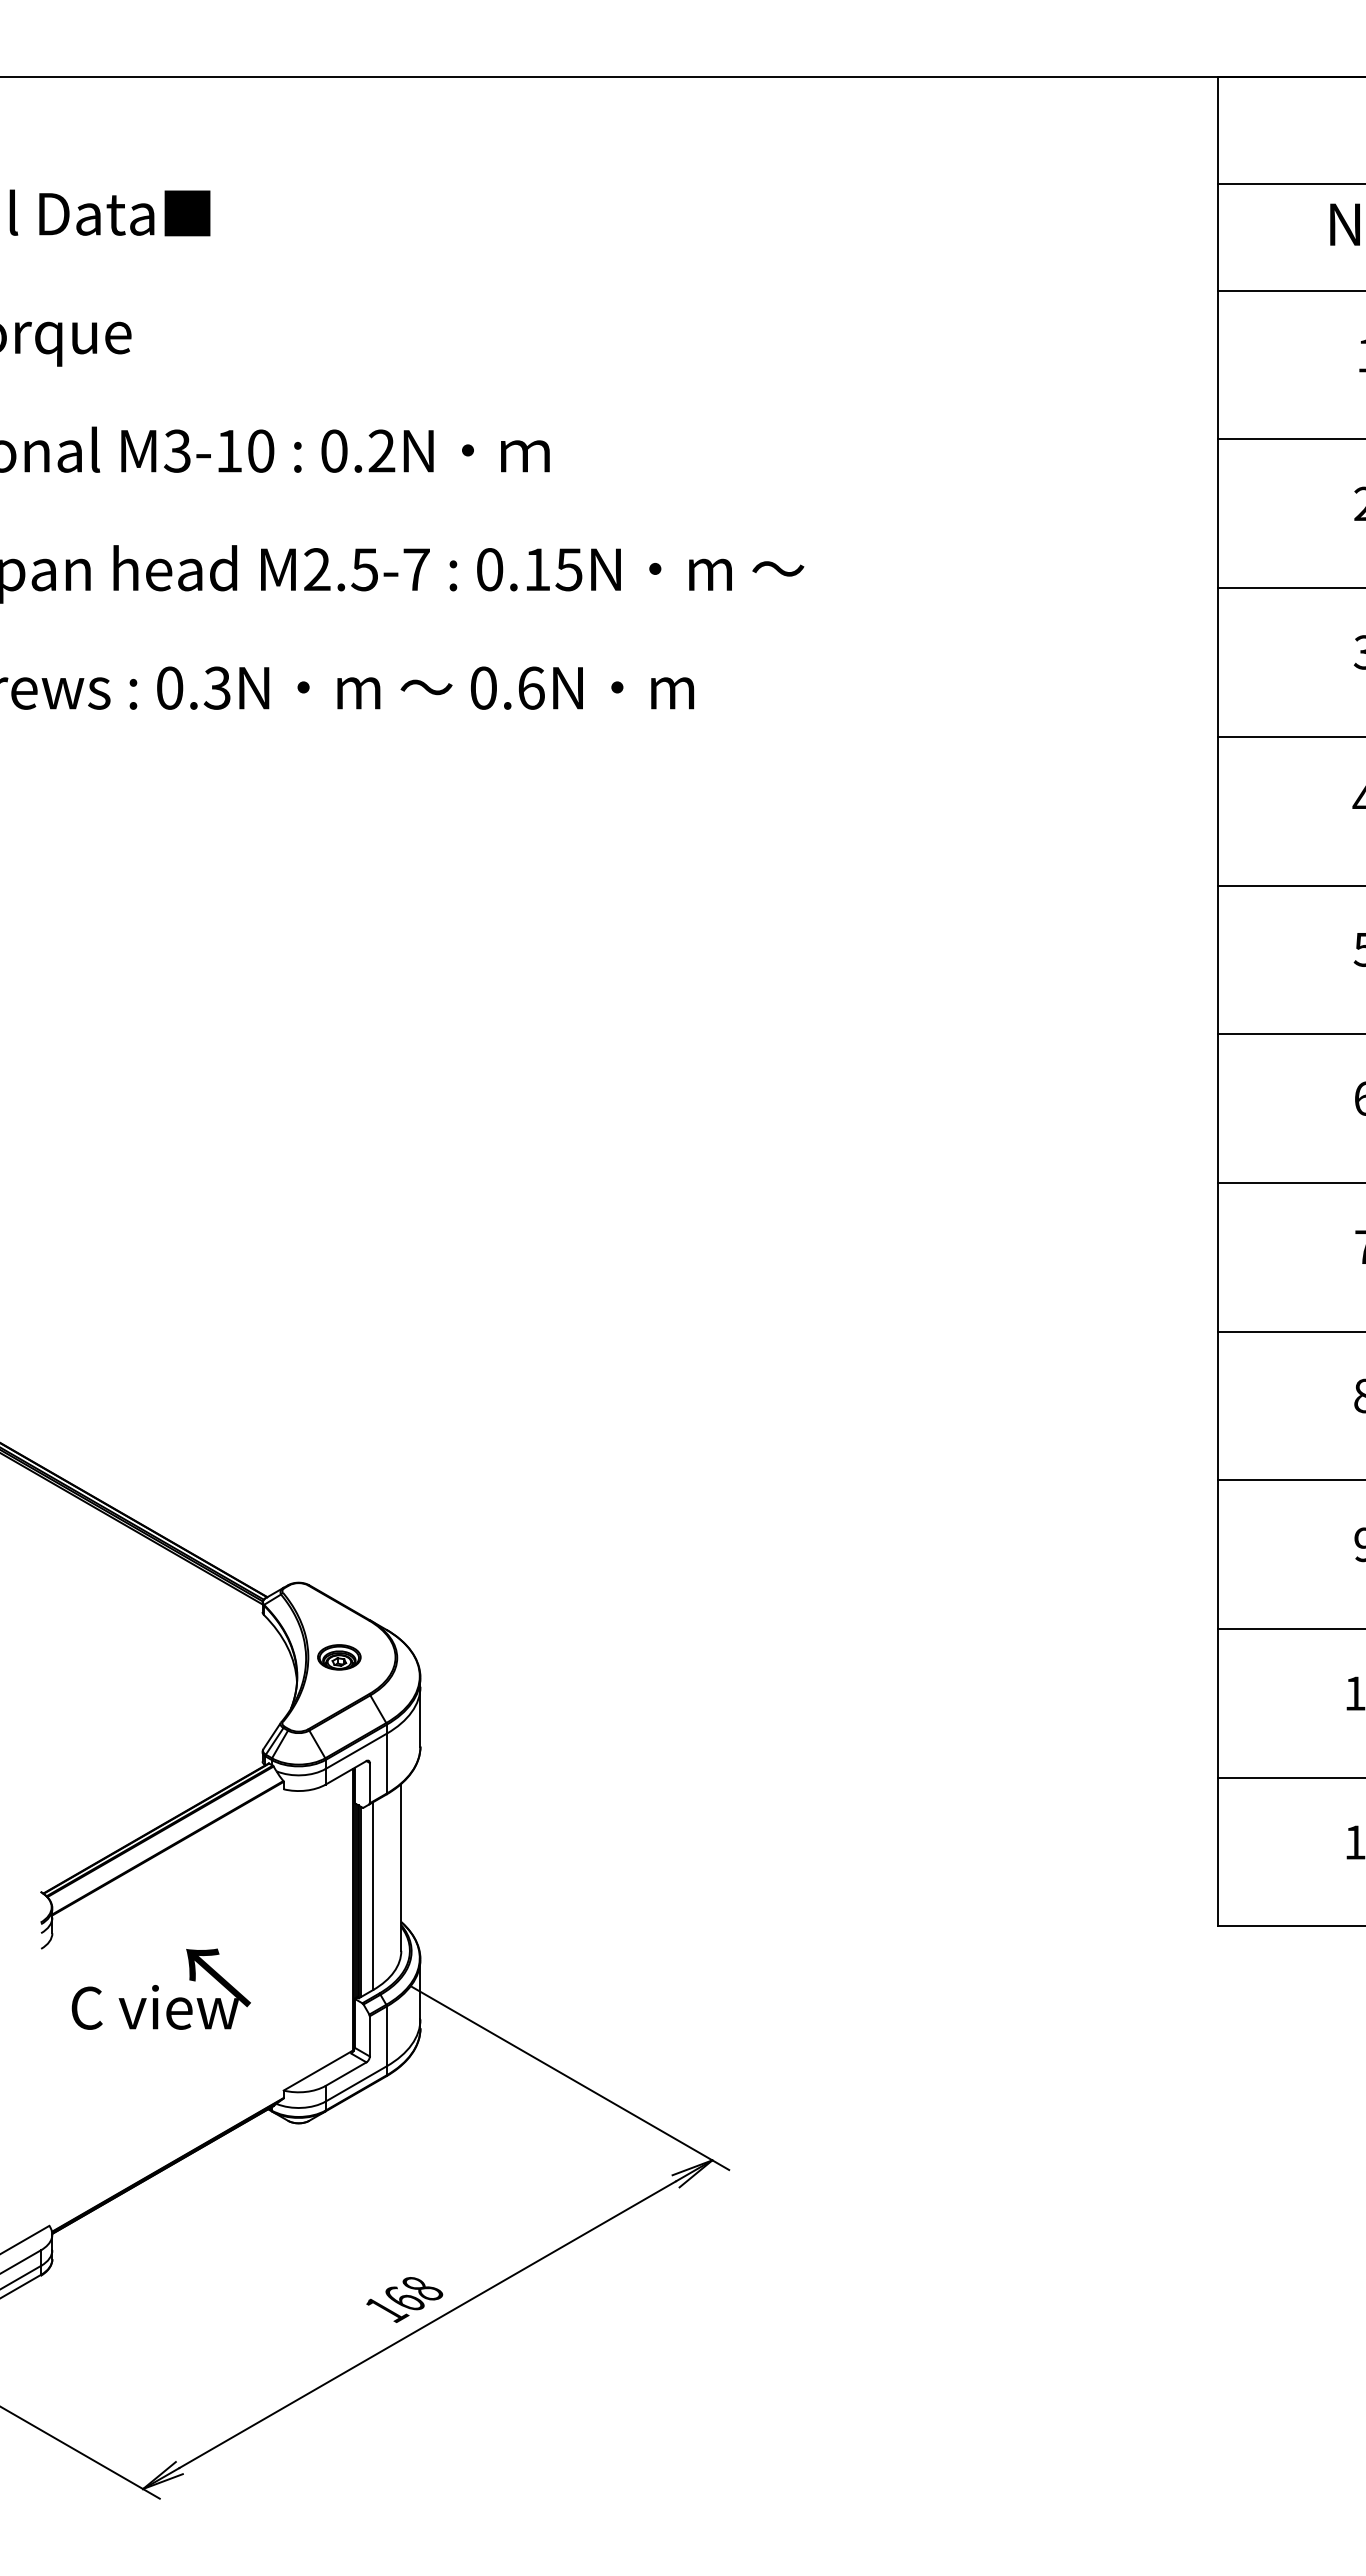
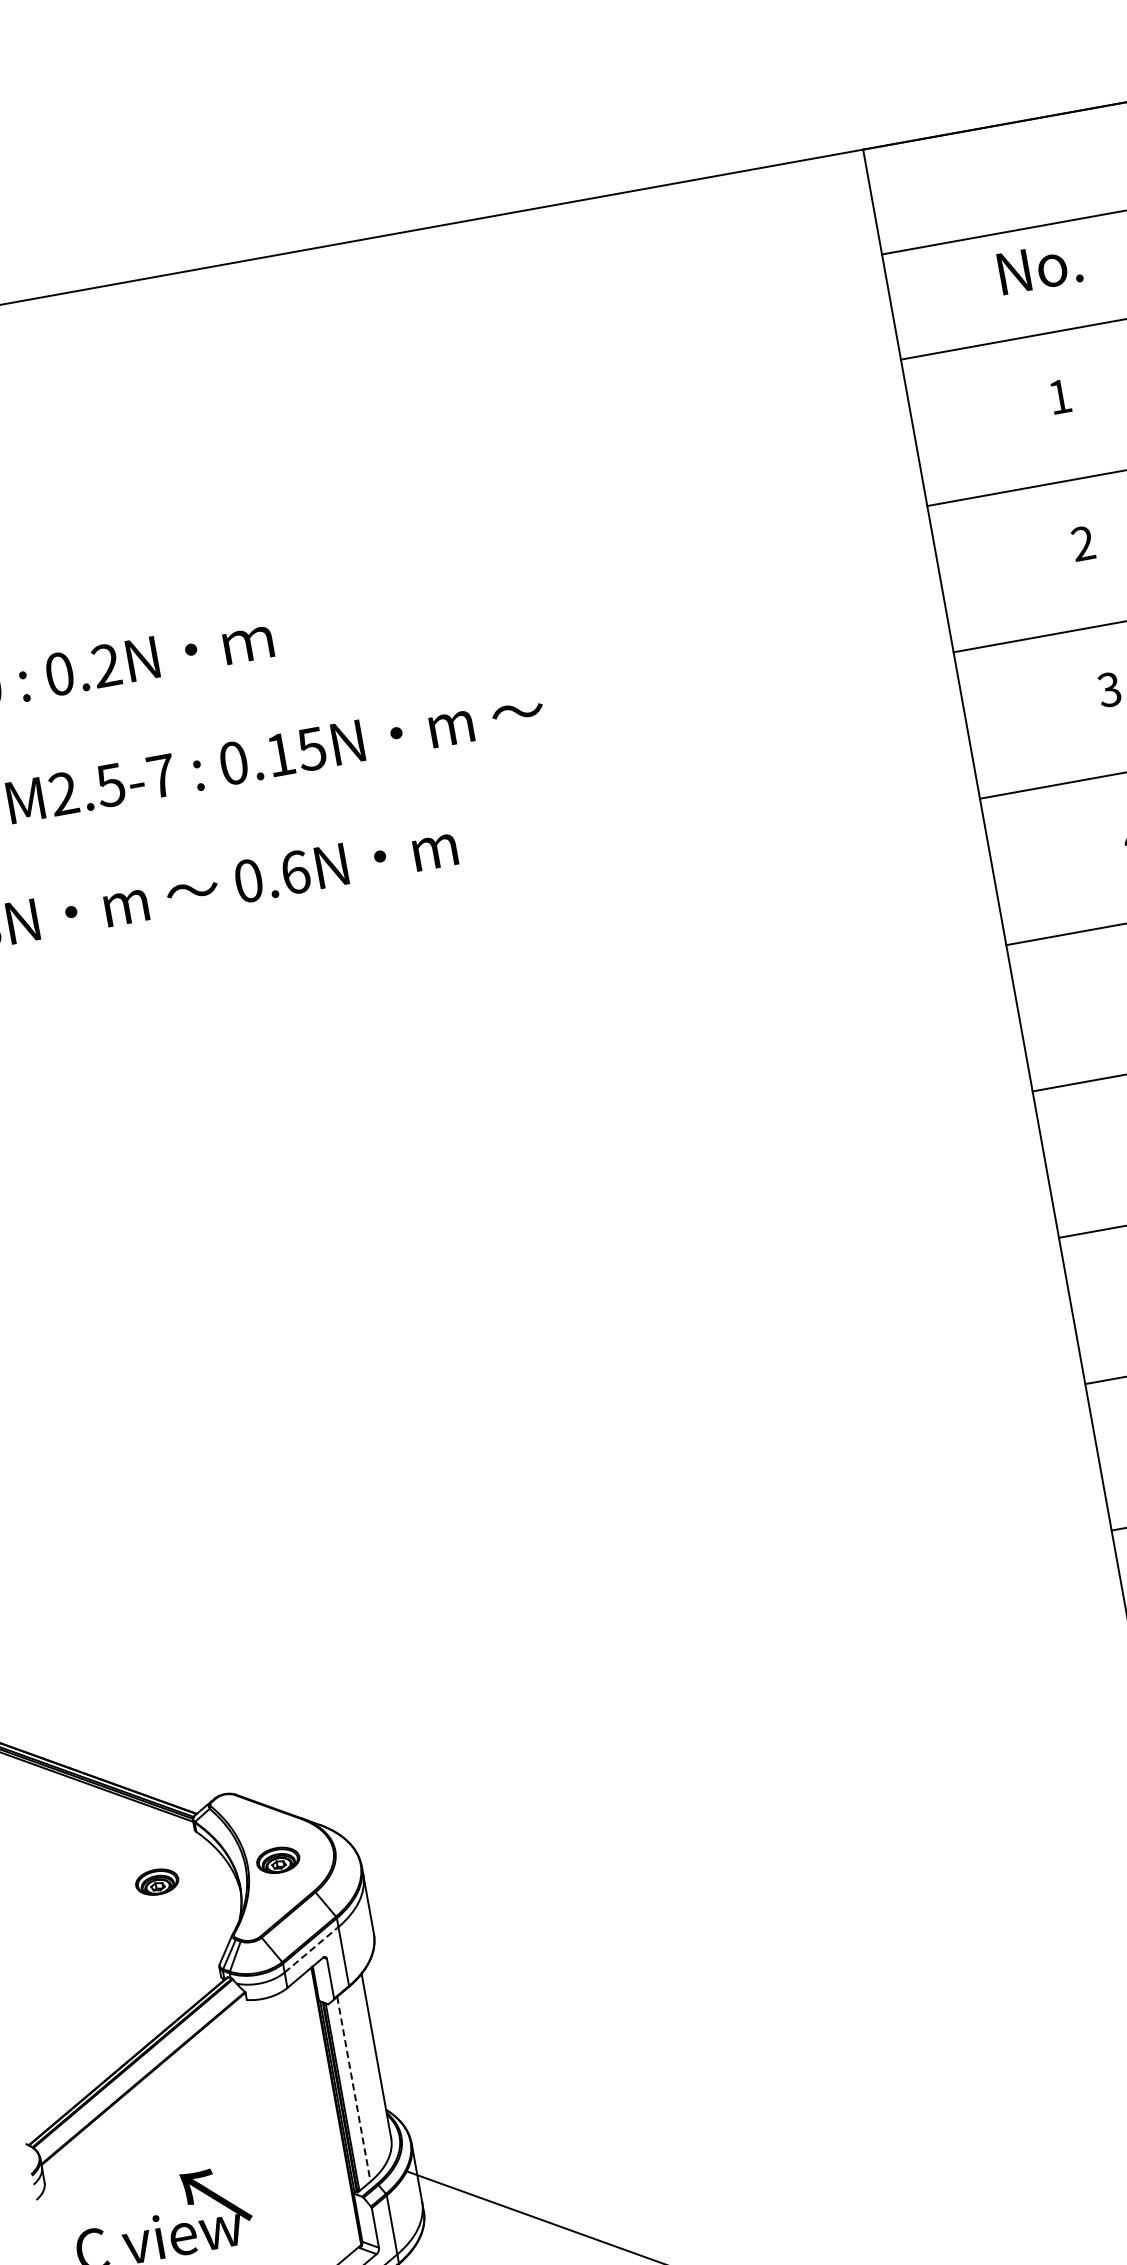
part: (216, 1657) -> (157, 1882), added
line: (356, 1751) -> (311, 1949), solid -> dashed
line: (373, 1896) -> (354, 2089), solid -> dashed

